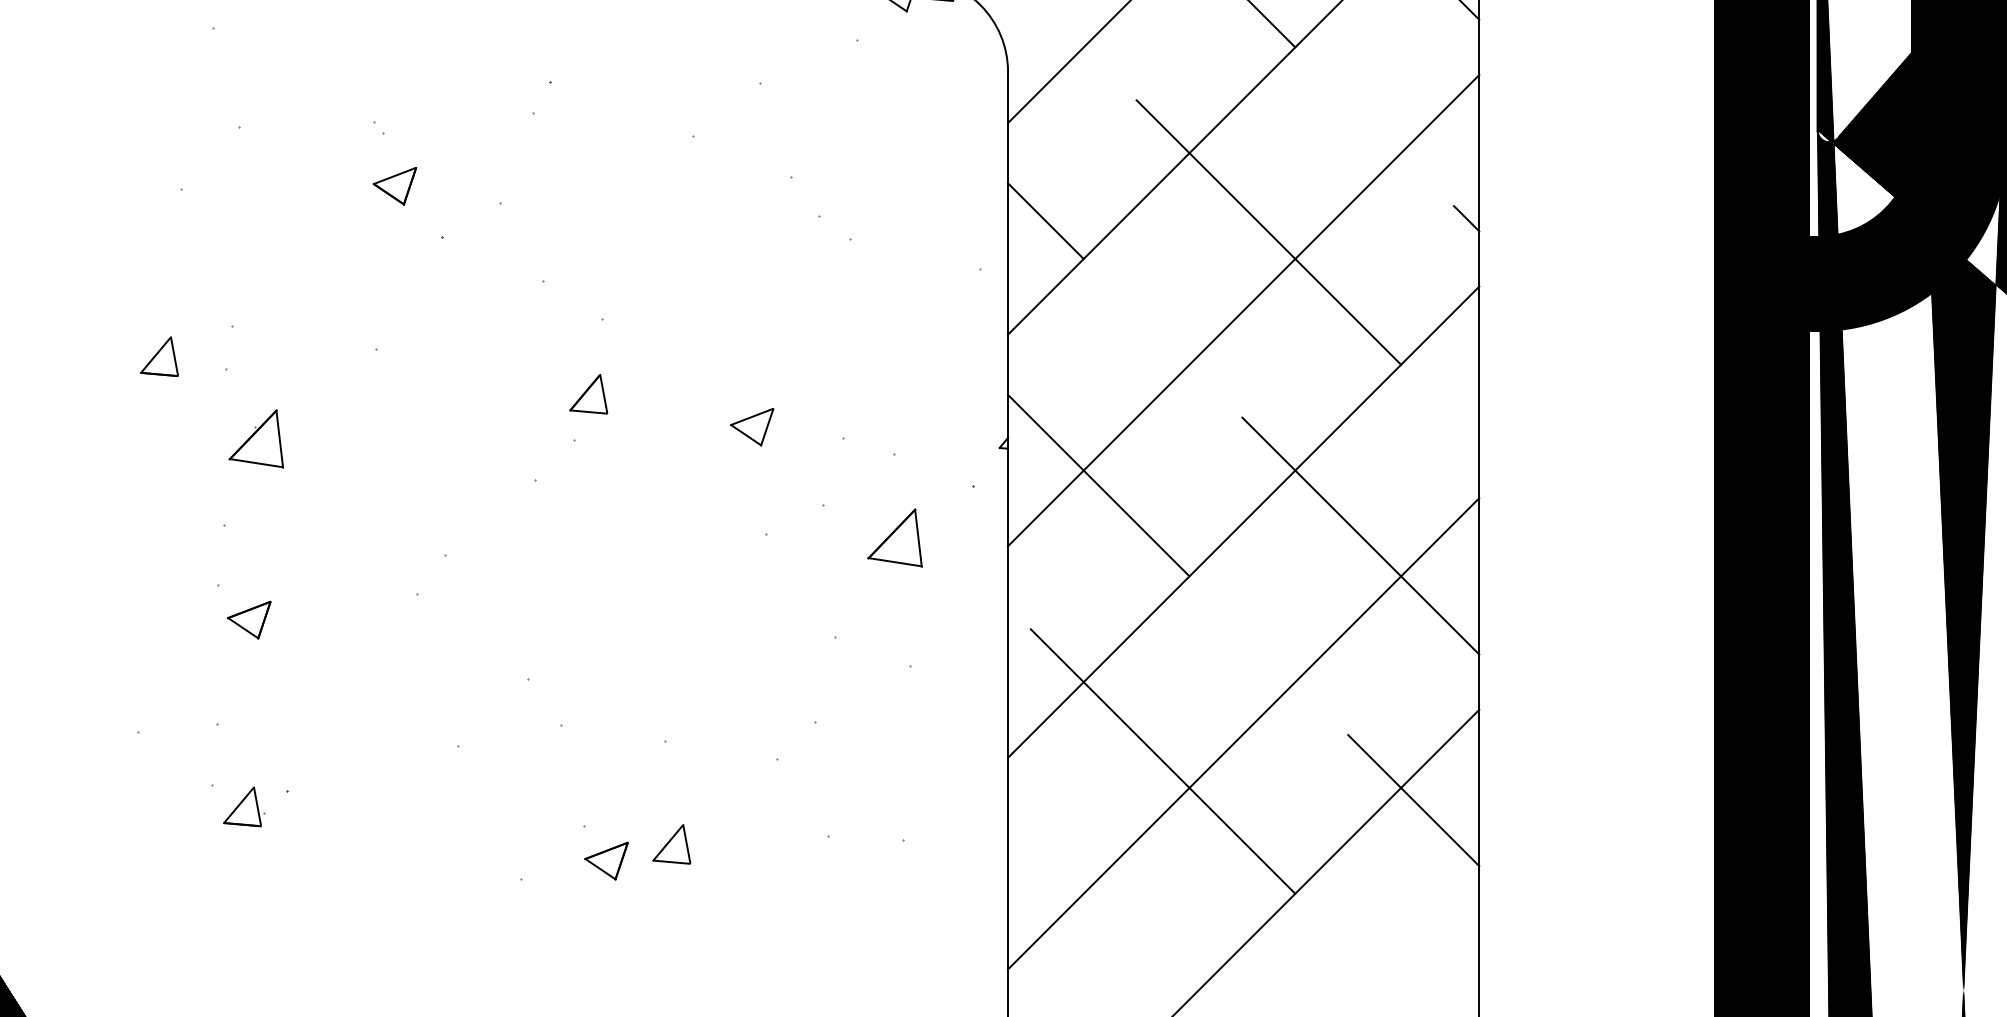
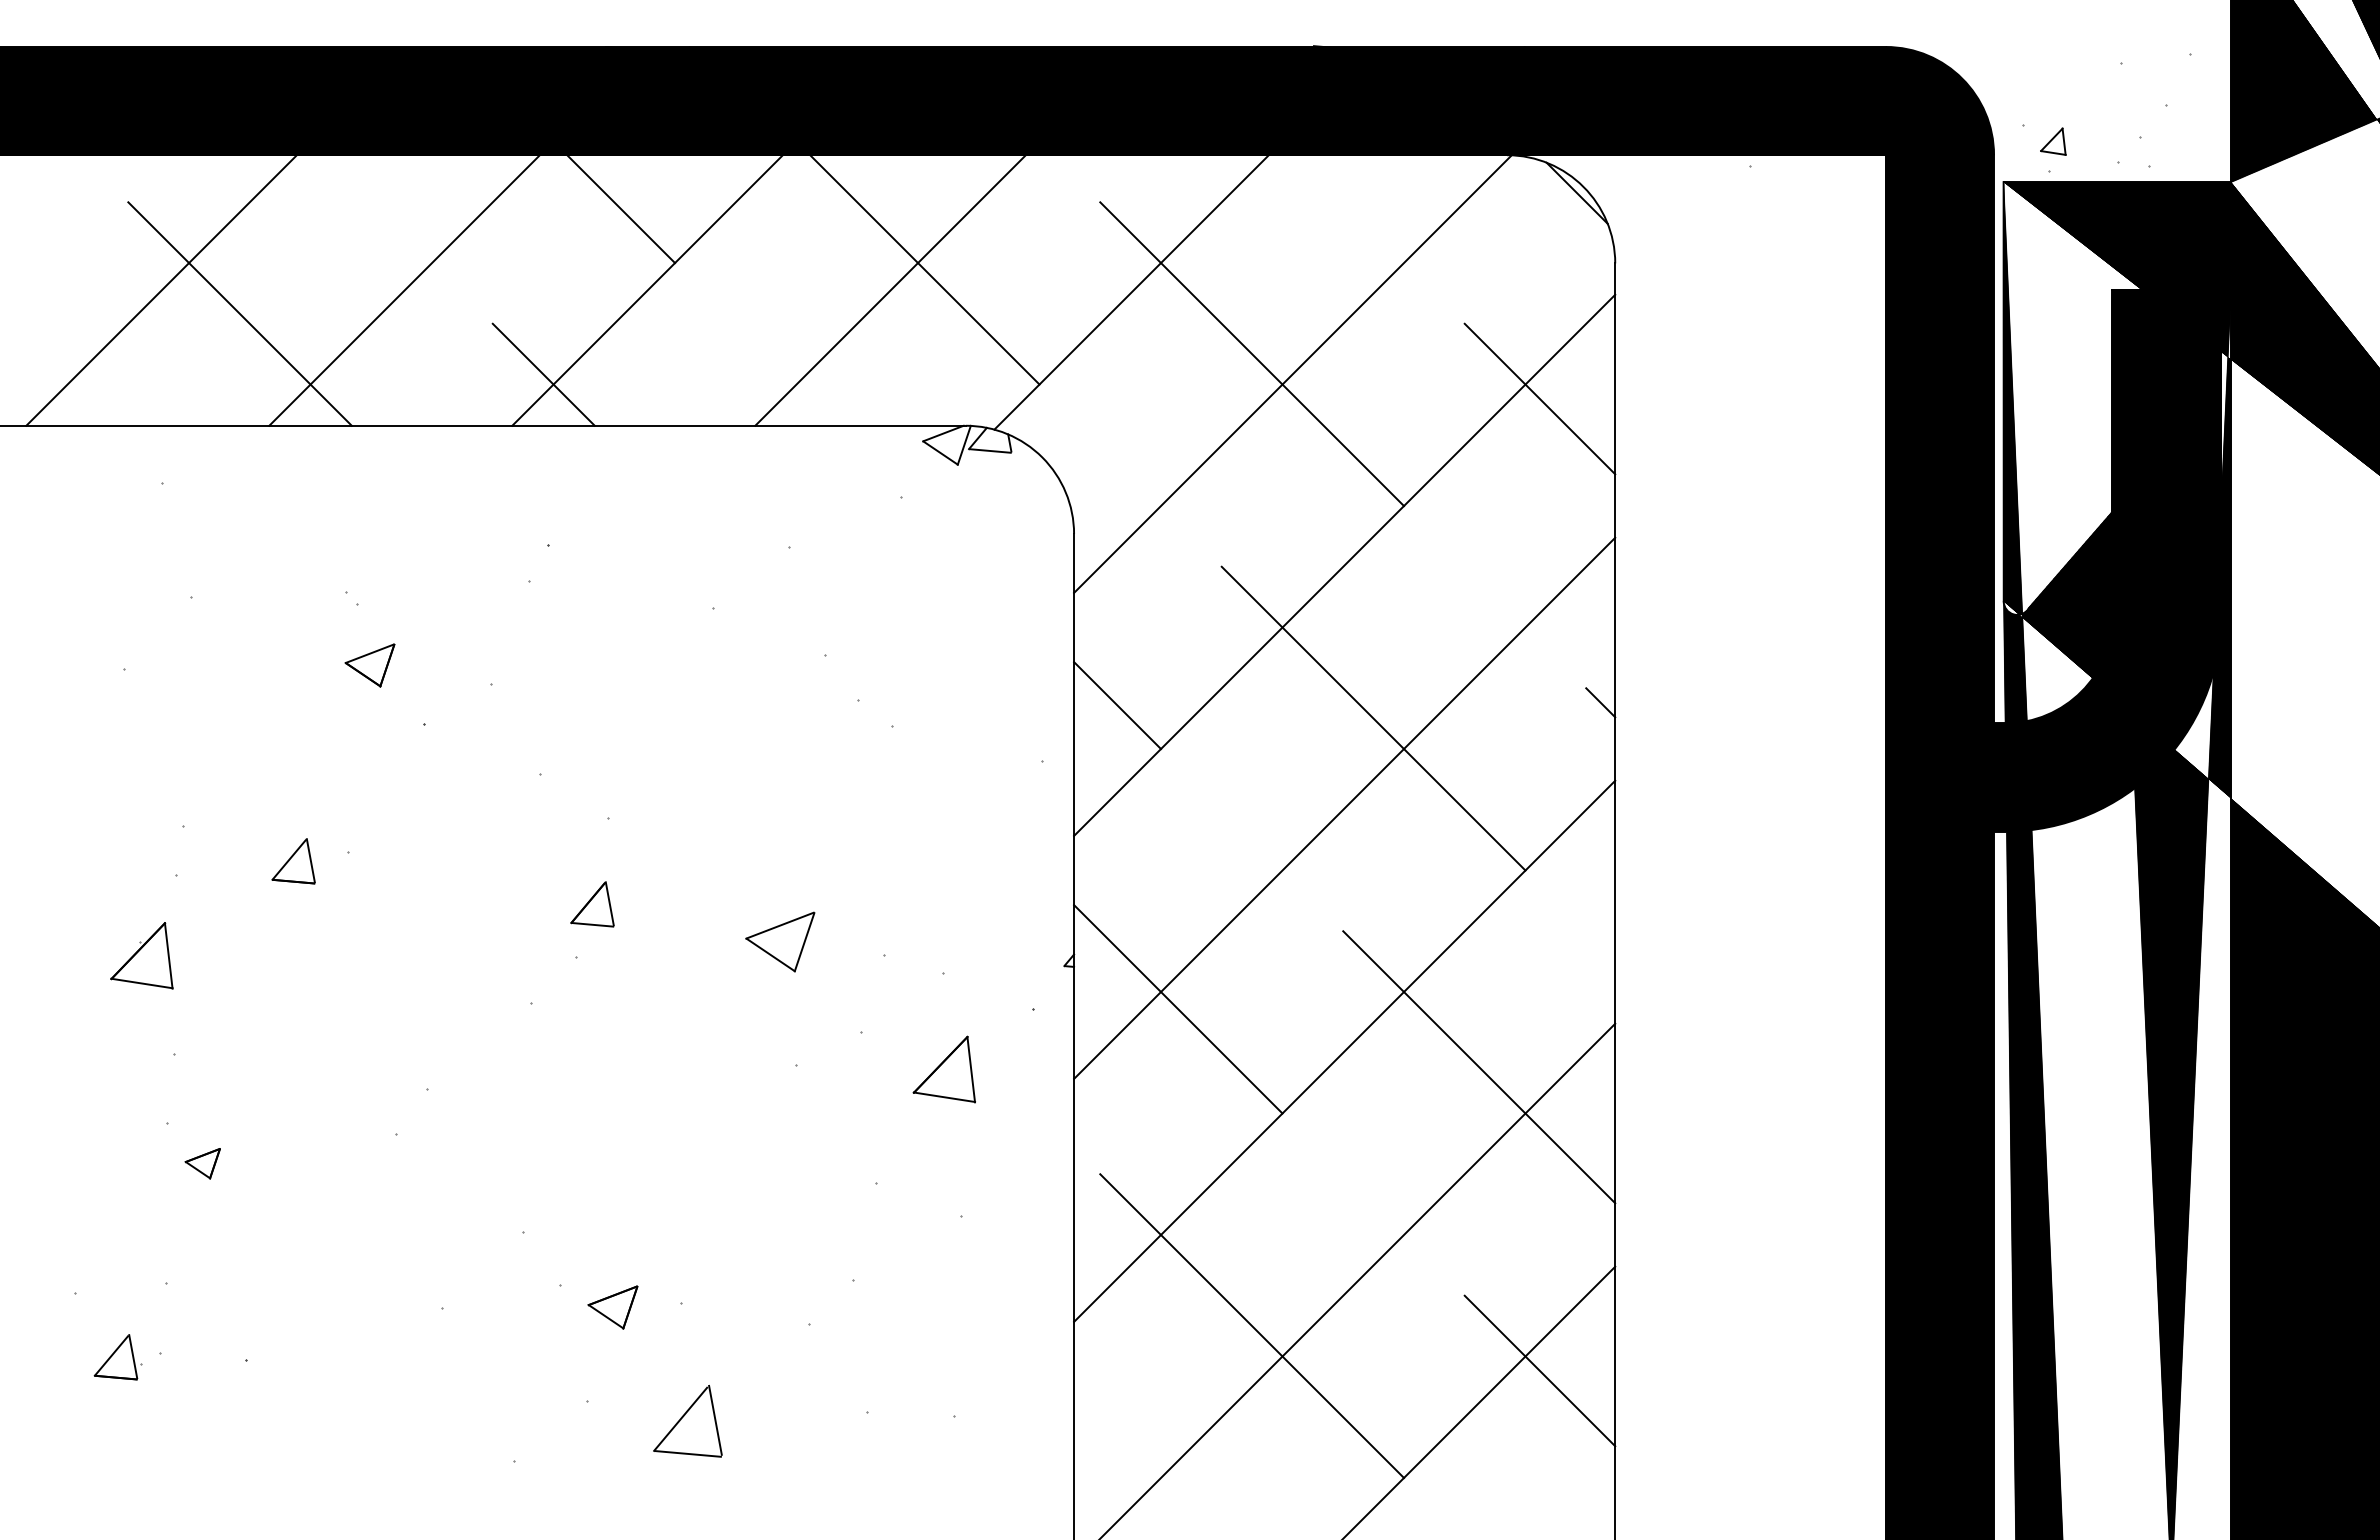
part: (159, 356) -> (293, 861), moved
part: (751, 427) -> (779, 942), size x1.4
part: (256, 438) -> (141, 955), moved
part: (249, 619) -> (202, 1163), size x0.7
part: (243, 807) -> (117, 1357), moved
part: (671, 844) -> (687, 1421), size x1.6
part: (606, 861) -> (612, 1307), moved

